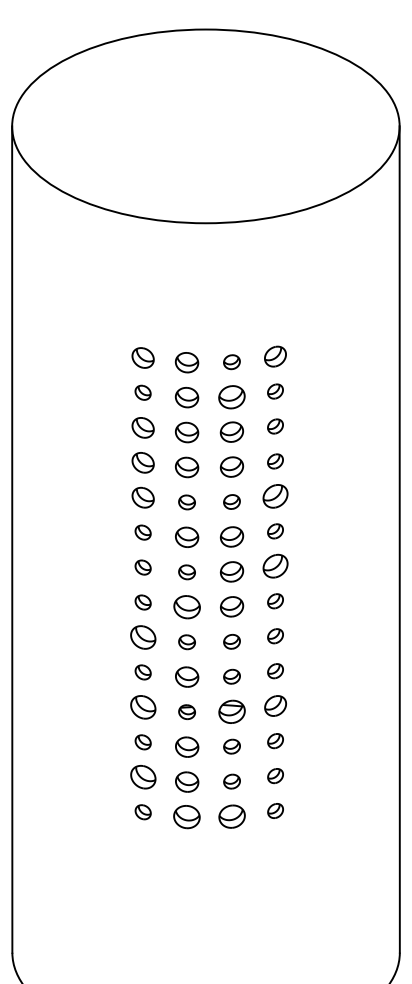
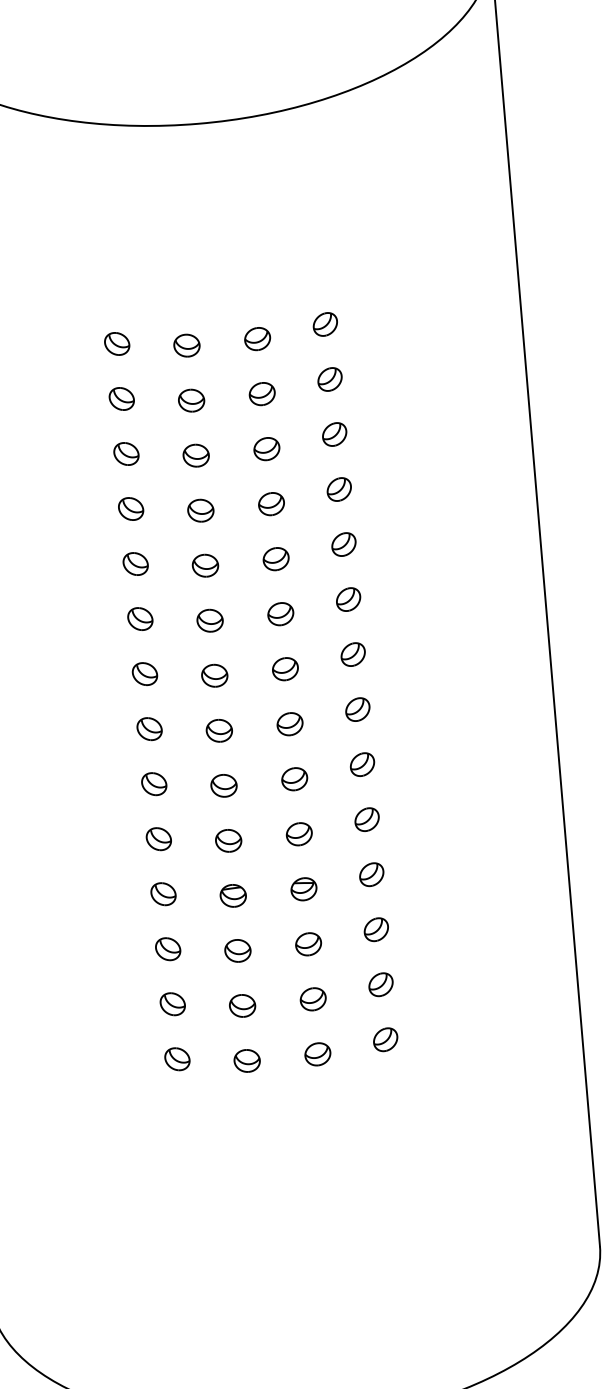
part: (275, 356) -> (325, 324), size x0.71
part: (142, 357) -> (116, 343), size x0.71
part: (186, 362) -> (186, 345), size x0.71
part: (231, 396) -> (261, 393), size x0.62
part: (186, 397) -> (190, 400), size x0.71
part: (142, 427) -> (125, 453), size x0.71
part: (231, 431) -> (266, 448), size x0.71
part: (186, 432) -> (195, 455), size x0.71
part: (142, 462) -> (130, 508), size x0.71
part: (231, 466) -> (270, 503), size x0.71
part: (186, 467) -> (200, 510), size x0.71
part: (275, 496) -> (343, 544), size x0.62
part: (142, 497) -> (134, 563), size x0.71
part: (231, 536) -> (279, 613), size x0.71
part: (186, 537) -> (209, 621), size x0.71
part: (275, 566) -> (353, 654), size x0.62
part: (231, 571) -> (284, 668), size x0.71
part: (231, 606) -> (289, 723), size x0.71
part: (186, 607) -> (218, 731), size x0.62
part: (142, 637) -> (153, 784), size x0.62
part: (186, 677) -> (227, 841), size x0.71
part: (275, 706) -> (371, 875), size x0.71
part: (142, 707) -> (162, 894), size x0.62
part: (231, 711) -> (303, 888), size x0.62
part: (186, 746) -> (236, 950), size x0.71
part: (142, 777) -> (171, 1004), size x0.62
part: (186, 781) -> (241, 1005), size x0.71
part: (187, 816) -> (247, 1060), size x0.62
part: (231, 816) -> (316, 1054), size x0.62

